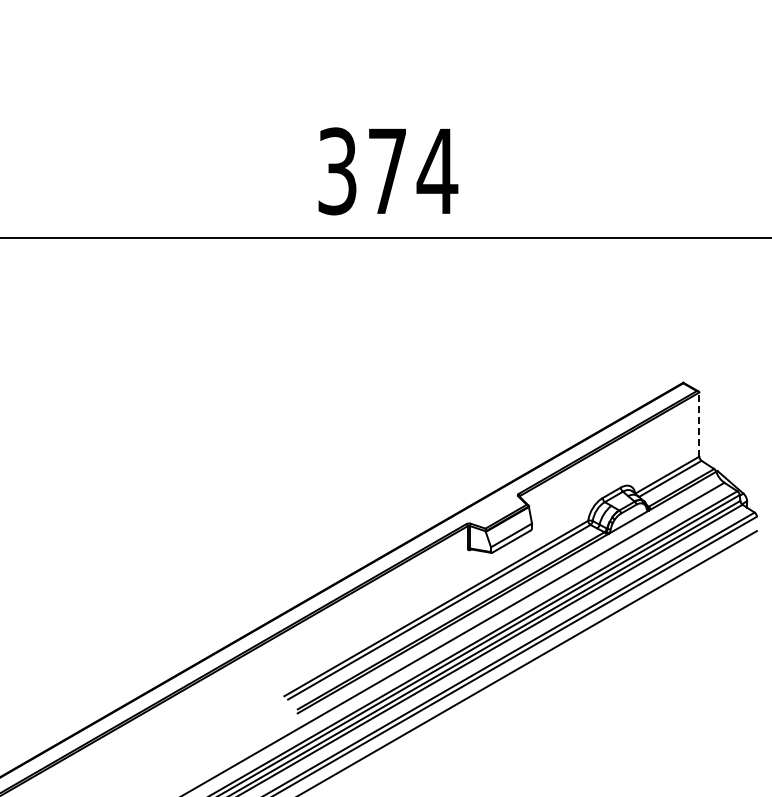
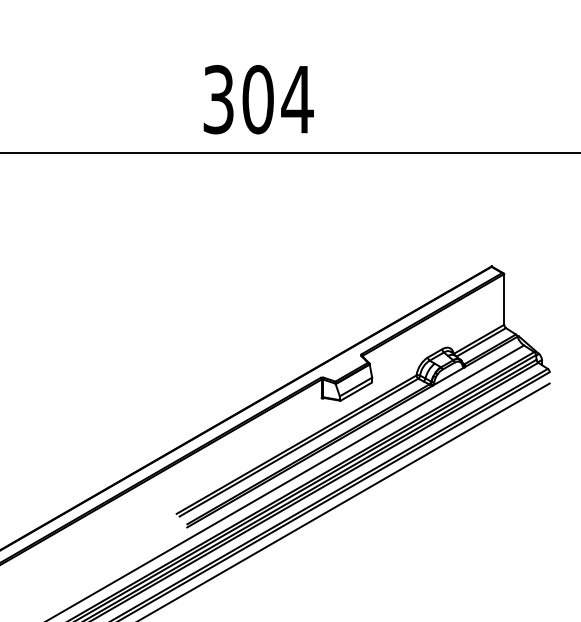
text: (387, 171) -> (258, 99), 374 -> 304
line: (699, 424) -> (504, 299), dashed -> solid

